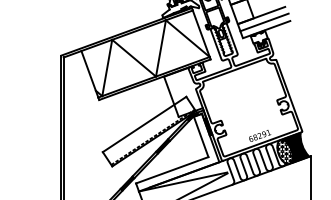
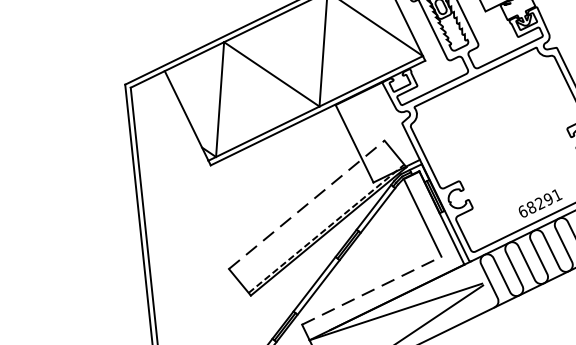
line: (145, 124) -> (308, 204), solid -> dashed
line: (172, 170) -> (372, 291), solid -> dashed

